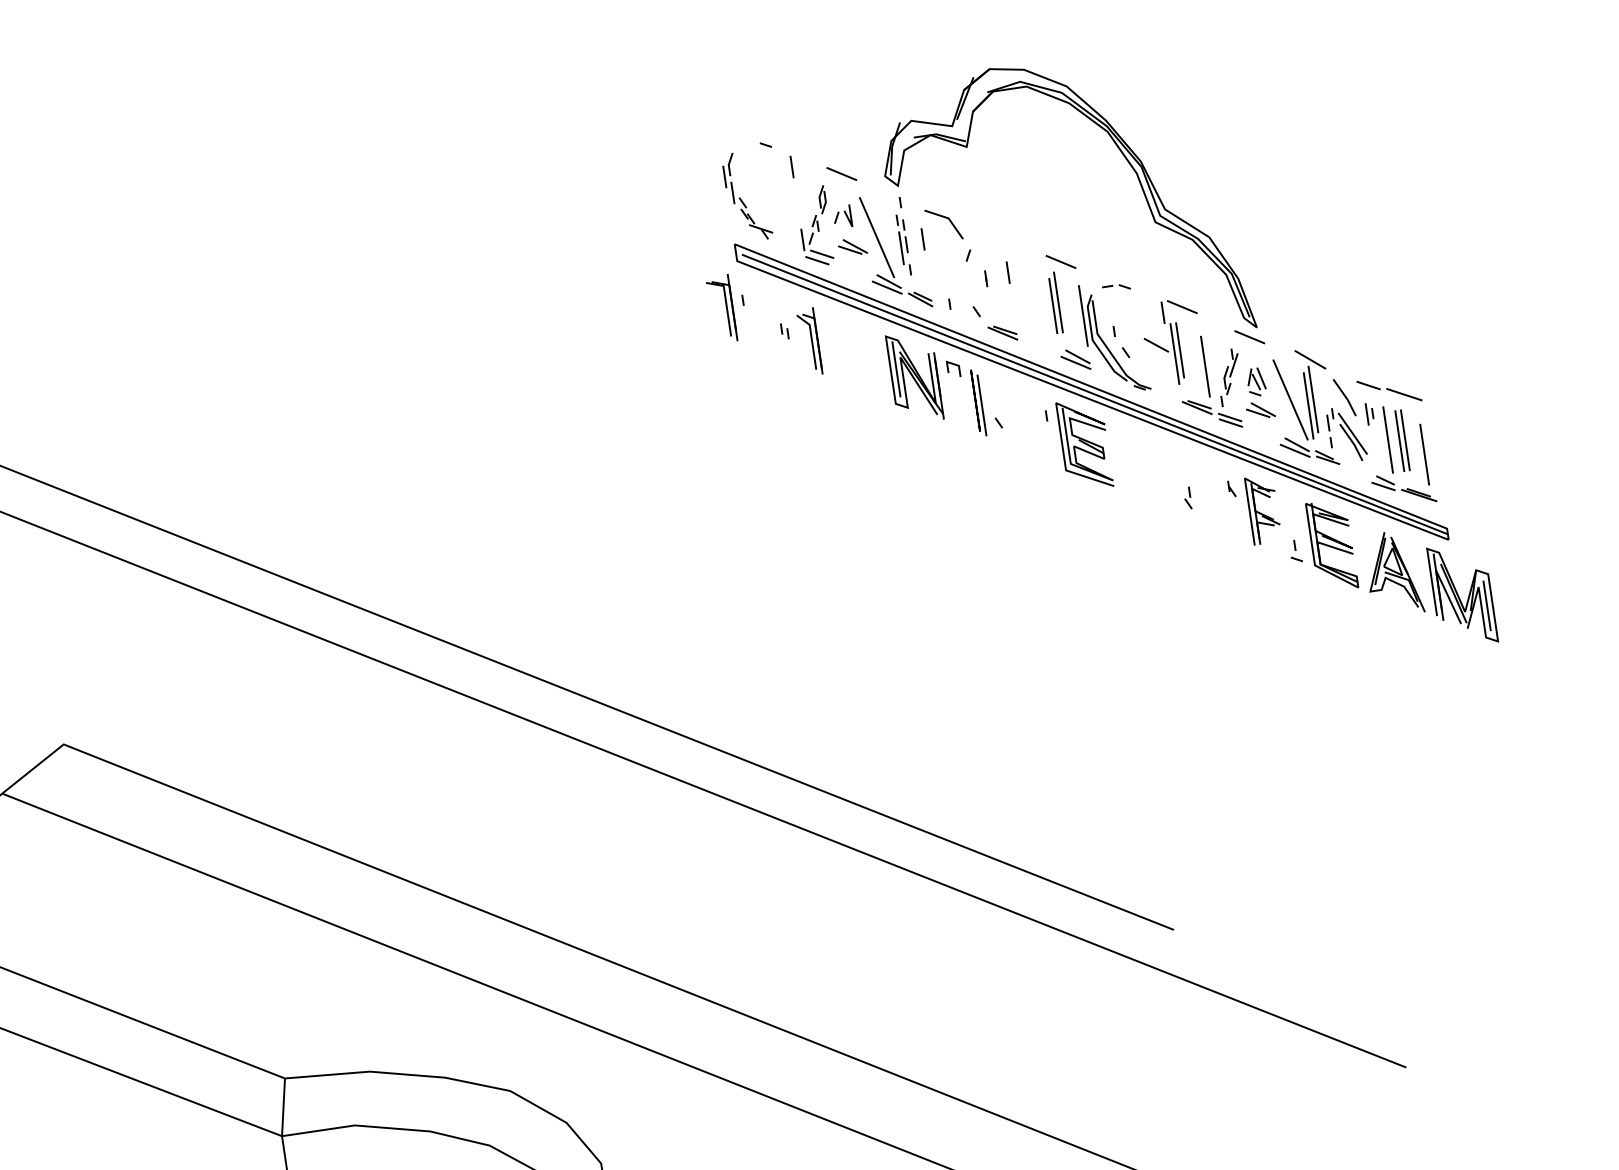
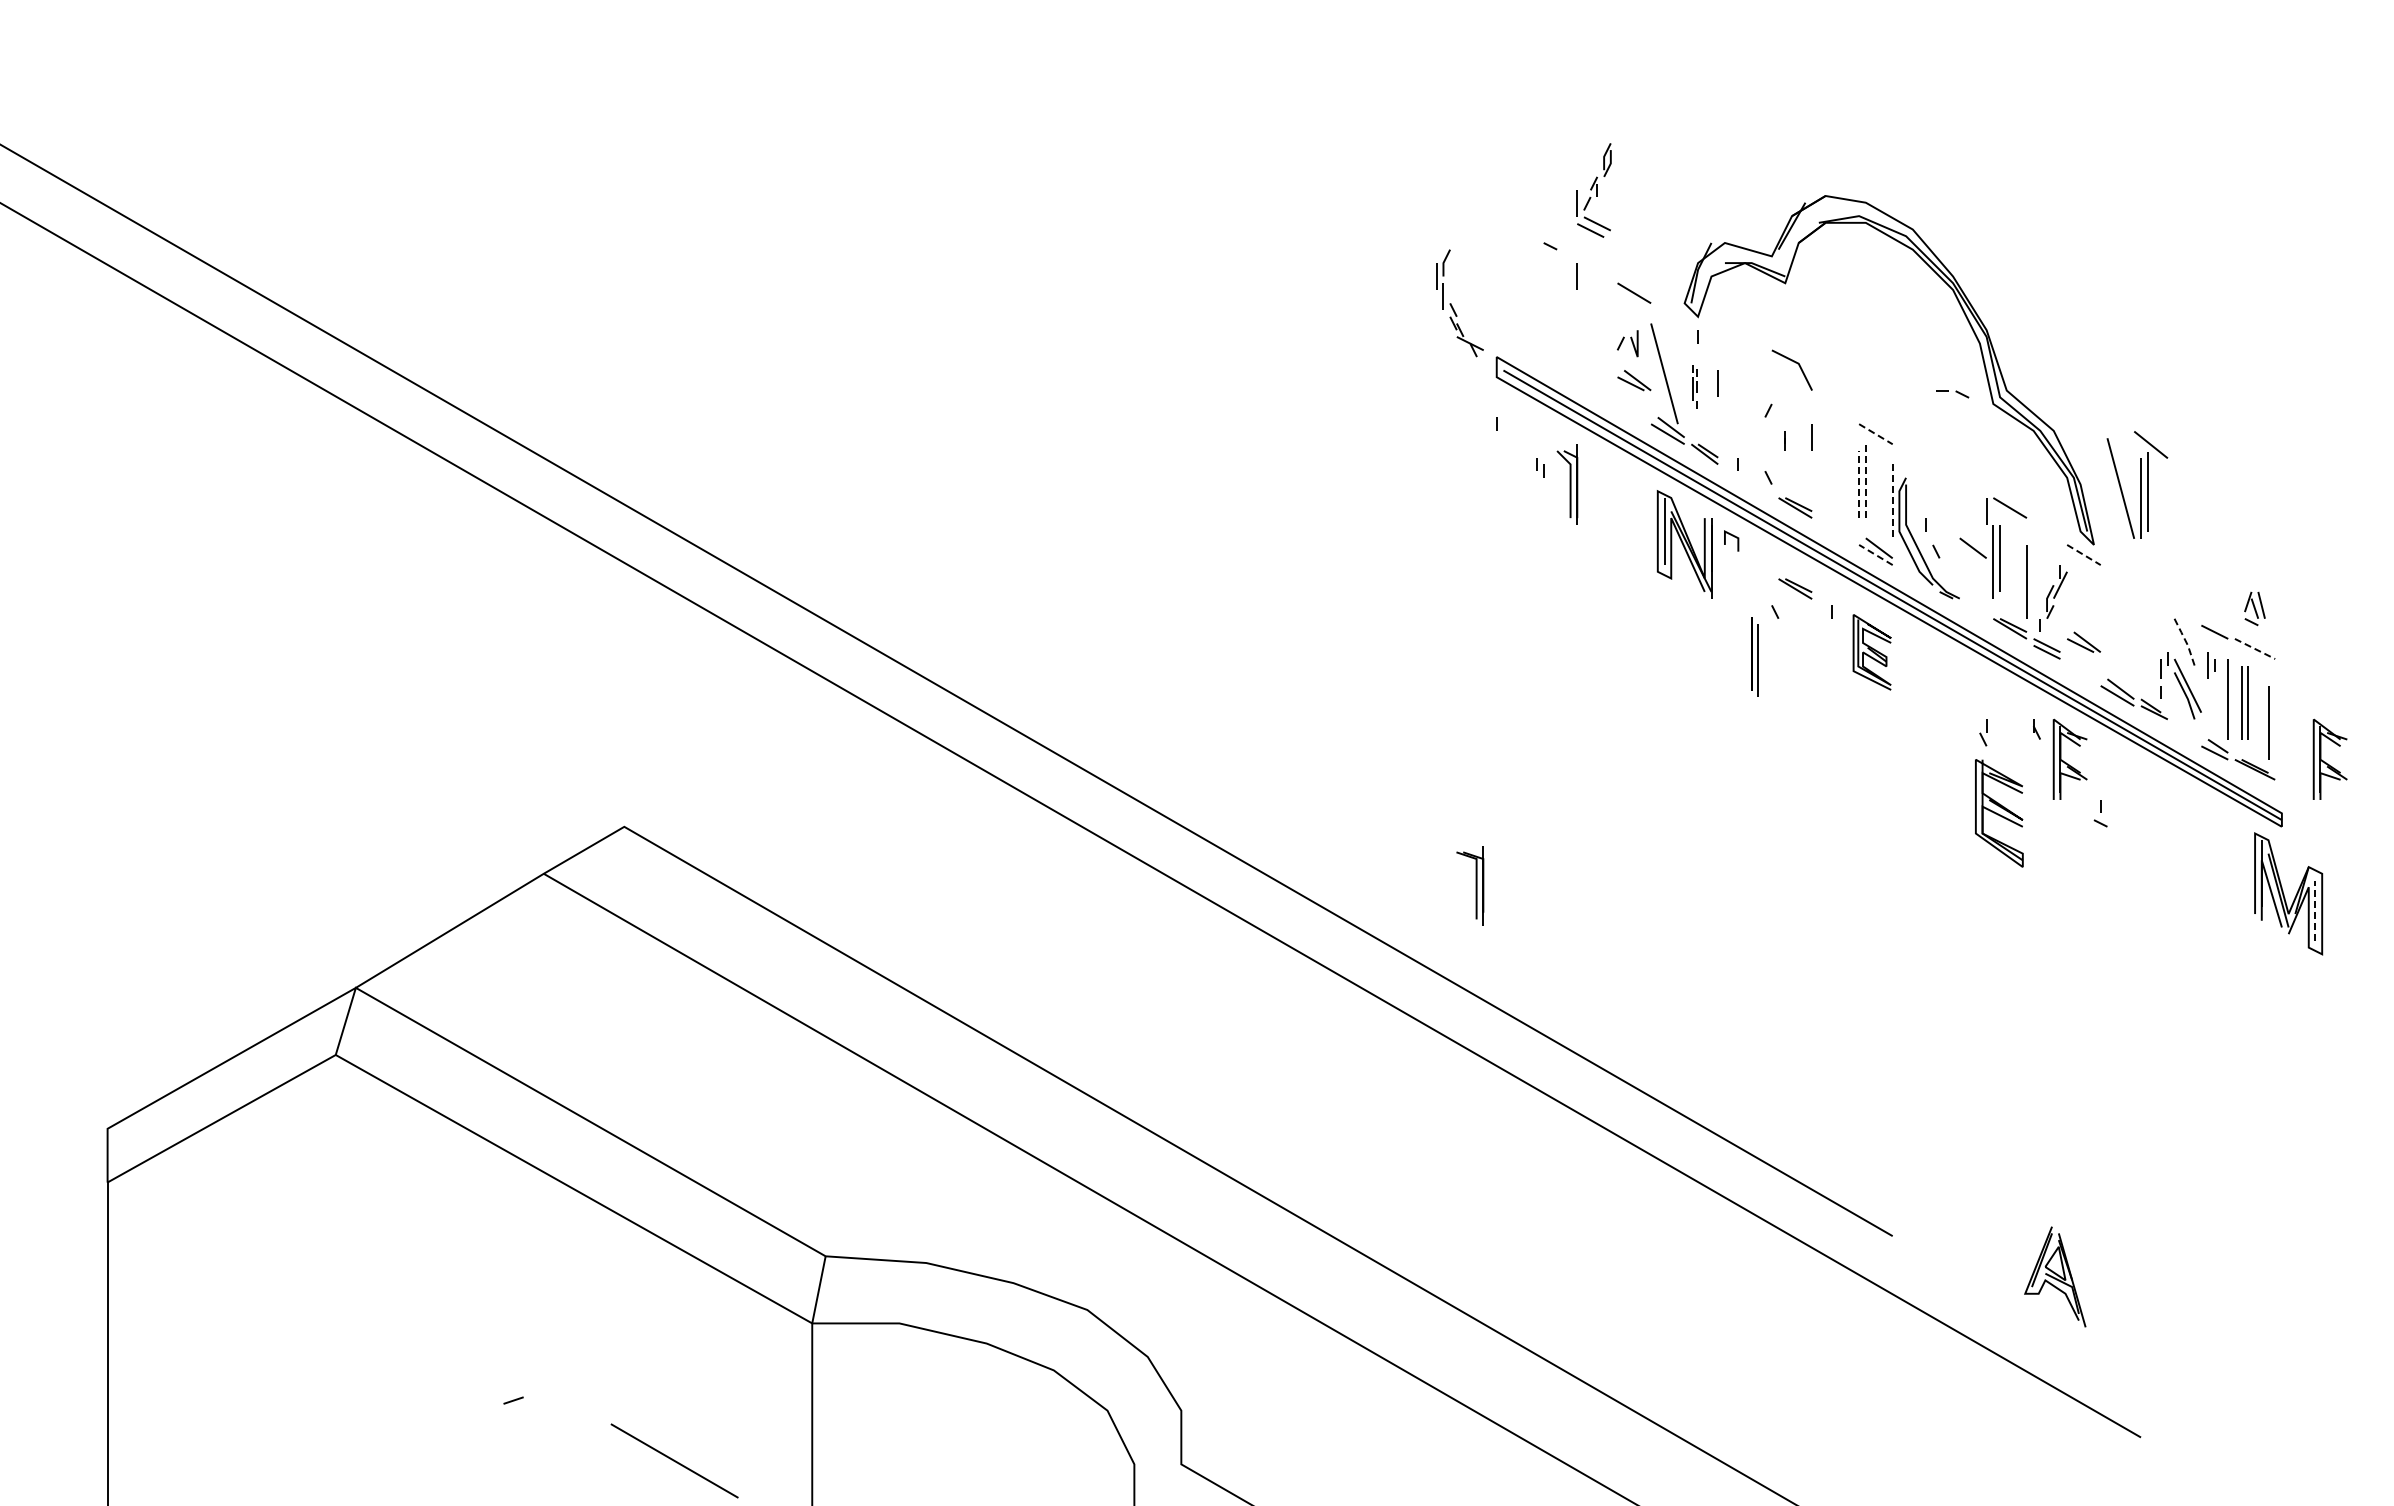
part: (742, 200) -> (1453, 307), moved
part: (945, 218) -> (1795, 363), moved
part: (814, 226) -> (1593, 190), moved
part: (903, 244) -> (1694, 386), size x0.6
line: (1060, 262) -> (1875, 434), solid -> dashed
part: (1116, 288) -> (1952, 394), moved
line: (1058, 302) -> (1865, 481), solid -> dashed
line: (1053, 306) -> (1859, 484), solid -> dashed
part: (721, 308) -> (1470, 885), moved
line: (1083, 316) -> (1892, 501), solid -> dashed
line: (1249, 337) -> (2083, 555), solid -> dashed
line: (1075, 363) -> (1875, 555), solid -> dashed
part: (1256, 381) -> (2254, 608), moved
part: (1303, 394) -> (2137, 484), moved
line: (1404, 394) -> (2255, 648), solid -> dashed
line: (1346, 397) -> (2186, 642), solid -> dashed
part: (1012, 400) -> (1795, 588), added
part: (978, 402) -> (1754, 656), moved
part: (1084, 444) -> (1871, 652), size x0.7
part: (1480, 476) -> (2329, 758), added
part: (1332, 545) -> (1999, 813), moved
part: (1393, 573) -> (2055, 1276), moved
line: (1487, 605) -> (2315, 910), solid -> dashed

